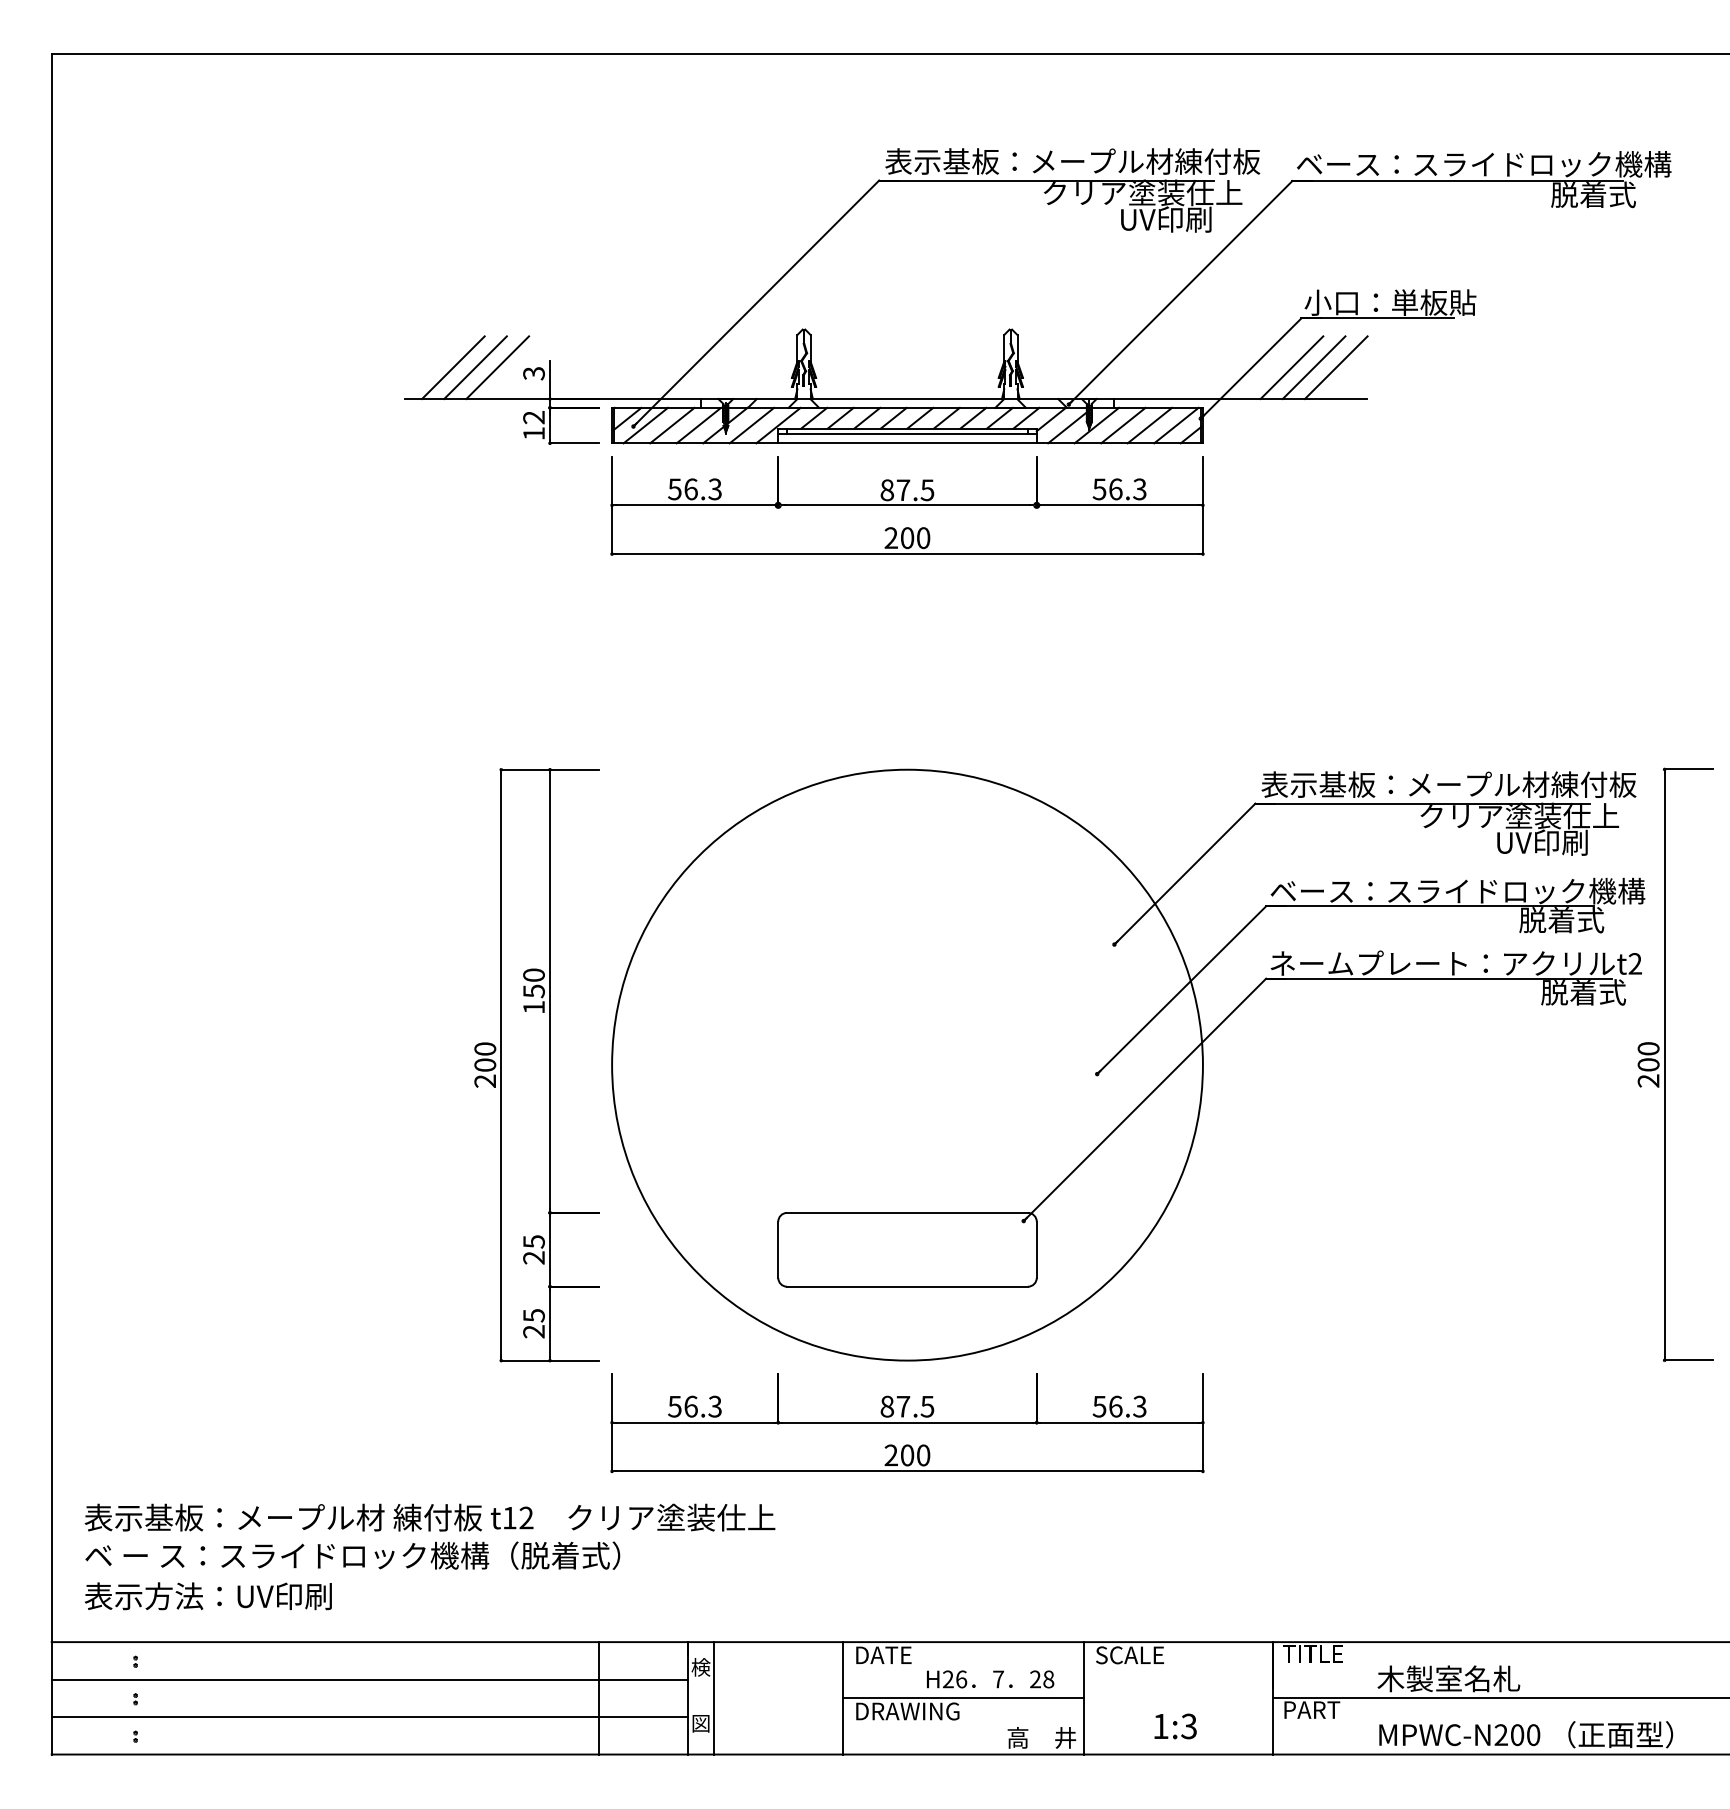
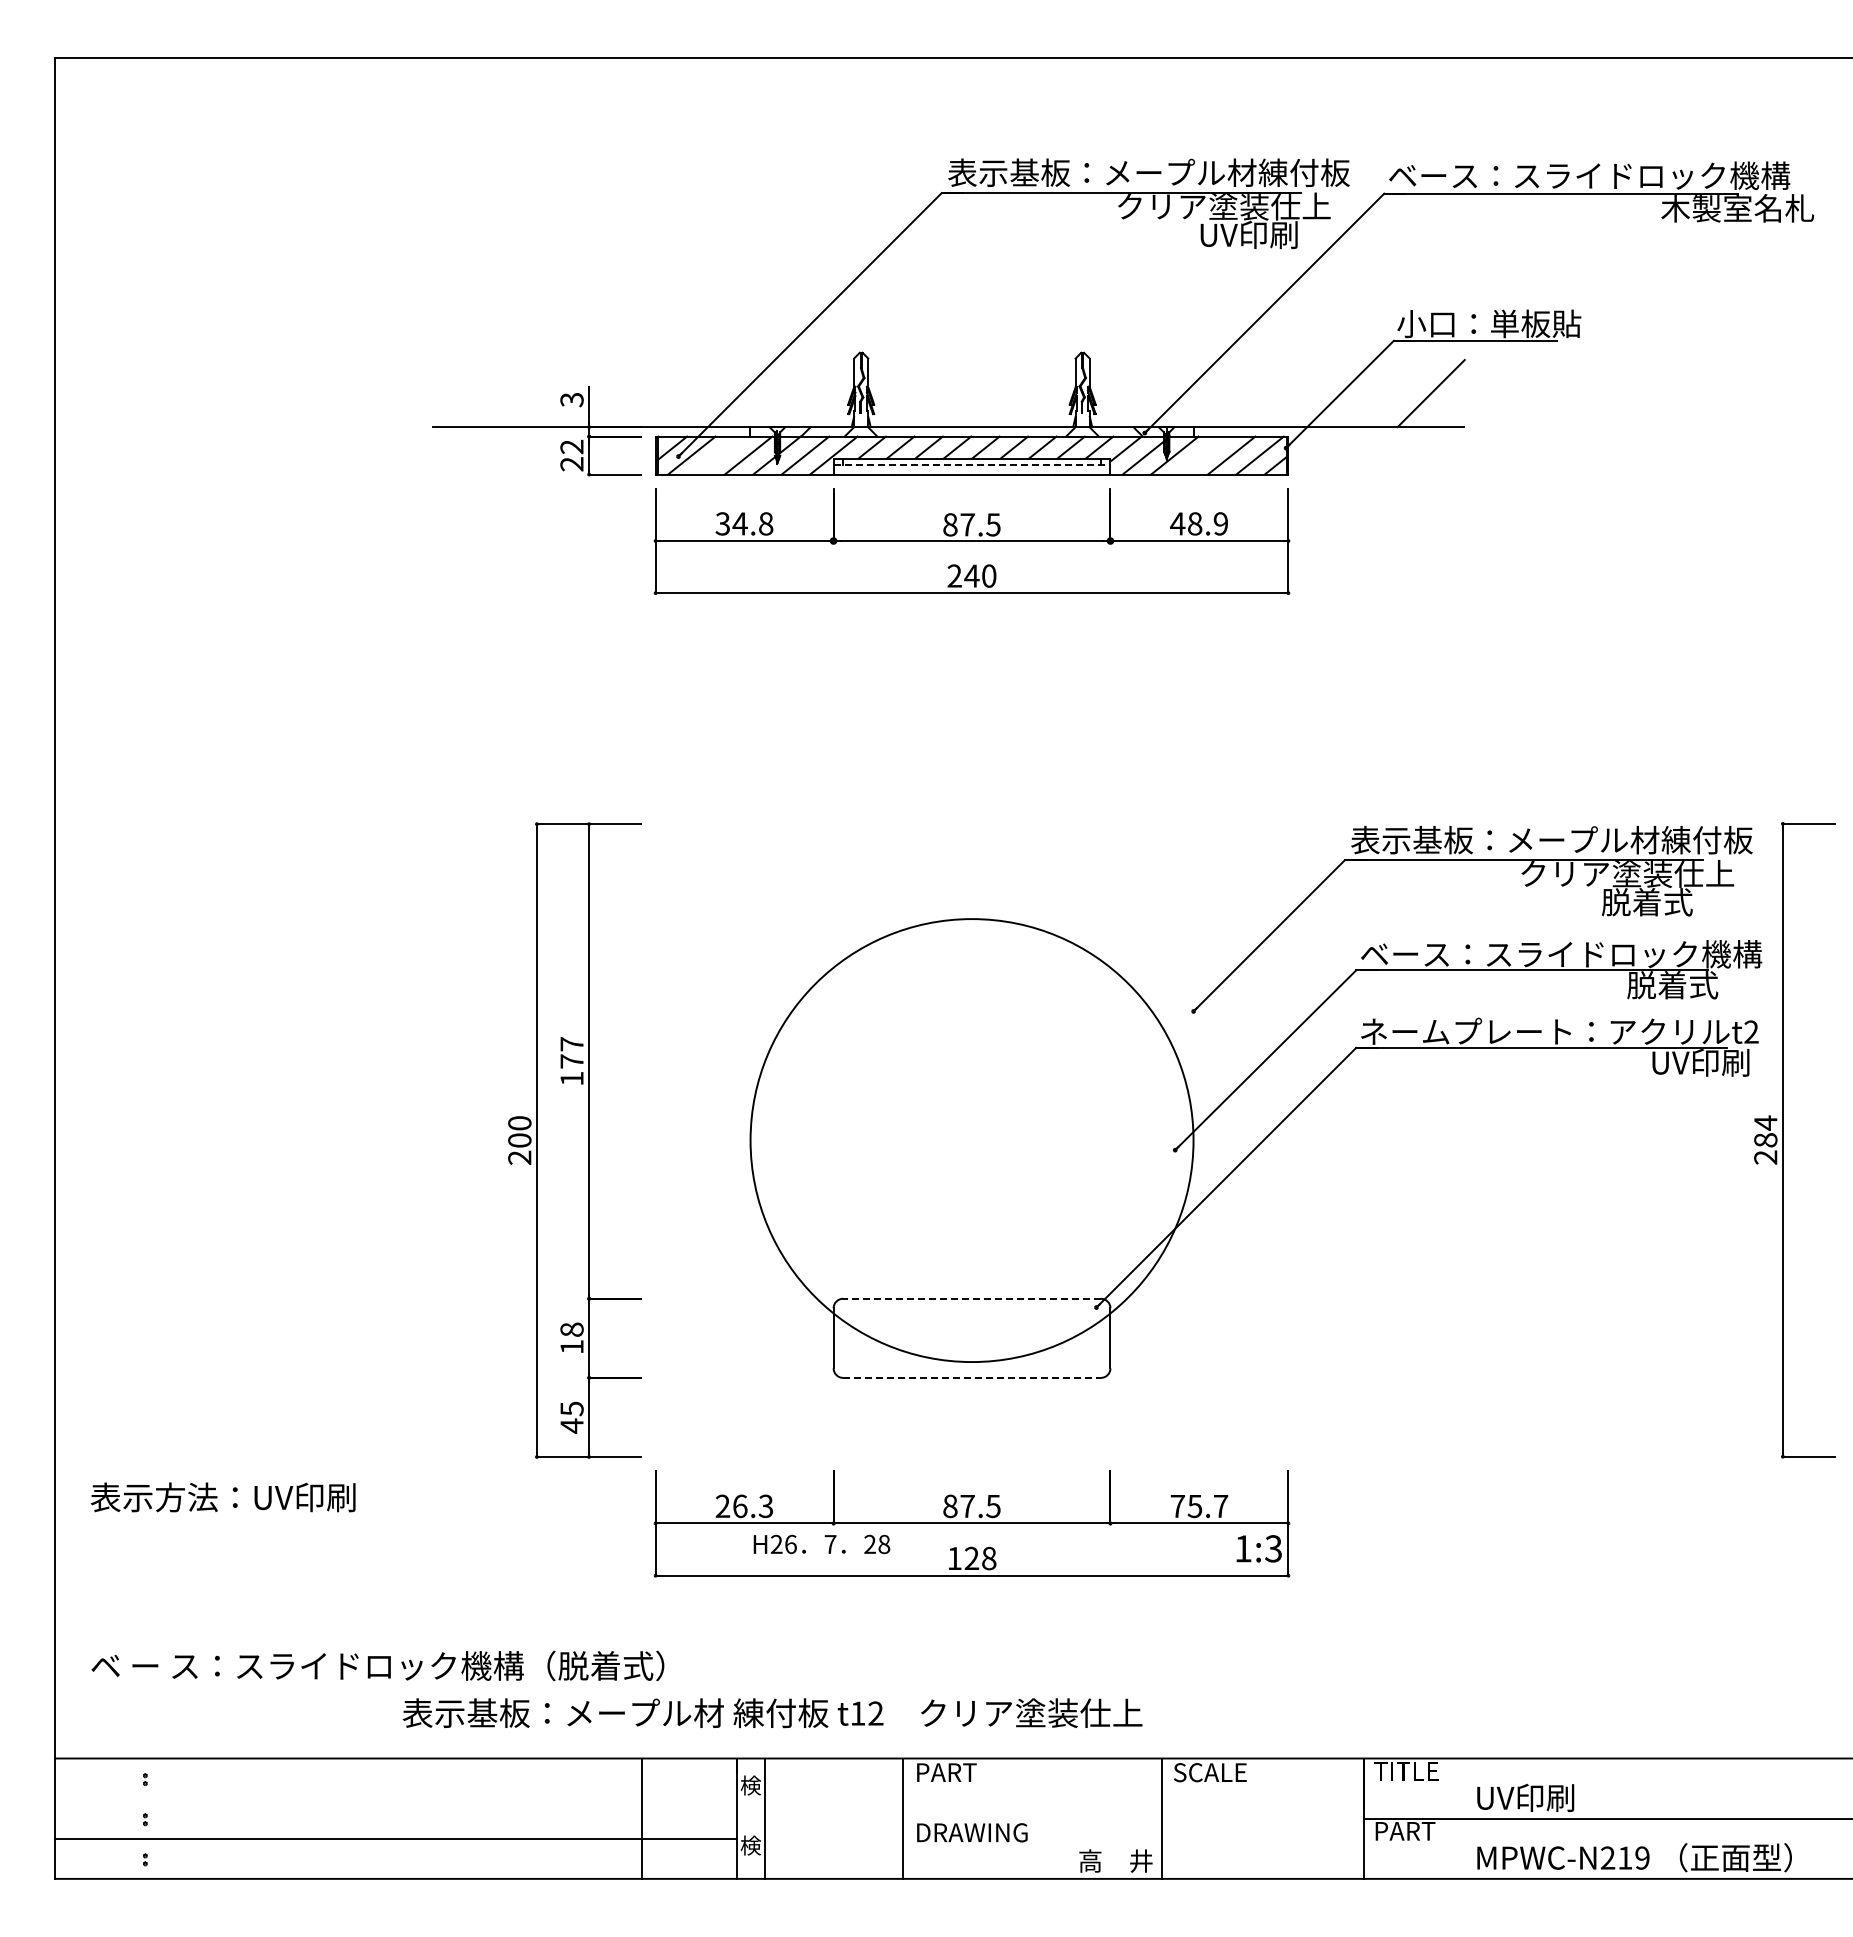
text: (1622, 194) -> (1737, 208), 脱着式 -> 木製室名札
line: (453, 367) -> (485, 393), removed
line: (474, 367) -> (508, 393), removed
line: (497, 367) -> (532, 393), removed
line: (1291, 367) -> (1383, 393), removed
line: (1314, 367) -> (1407, 393), removed
line: (671, 425) -> (719, 455), removed
line: (1122, 425) -> (1202, 455), removed
text: (533, 433) -> (571, 464), 12 -> 22
line: (907, 434) -> (972, 465), solid -> dashed
text: (695, 489) -> (744, 523), 56.3 -> 34.8
text: (1118, 489) -> (1198, 523), 56.3 -> 48.9
text: (907, 537) -> (971, 575), 200 -> 240
text: (1540, 842) -> (1650, 902), UV印刷 -> 脱着式
text: (533, 982) -> (571, 1052), 150 -> 177
text: (1586, 992) -> (1699, 1062), 脱着式 -> UV印刷
text: (1648, 1056) -> (1765, 1131), 200 -> 284
circle: (907, 1065) -> (971, 1140), size x0.7
line: (907, 1212) -> (972, 1298), solid -> dashed
text: (533, 1249) -> (571, 1338), 25 -> 18
line: (907, 1286) -> (972, 1377), solid -> dashed
text: (533, 1331) -> (571, 1425), 25 -> 45
text: (674, 1406) -> (722, 1506), 56.3 -> 26.3
text: (1119, 1406) -> (1199, 1506), 56.3 -> 75.7
text: (907, 1455) -> (971, 1558), 200 -> 128
text: (429, 1517) -> (772, 1713), moved
text: (207, 1596) -> (222, 1497), moved
text: (884, 1655) -> (947, 1772), DATE -> PART
text: (1448, 1678) -> (1551, 1797), 木製室名札 -> UV印刷
line: (369, 1679) -> (395, 1798), removed
text: (990, 1679) -> (821, 1544), moved
line: (963, 1698) -> (1031, 1818), removed
text: (700, 1723) -> (750, 1845), 図 -> 検
text: (1174, 1726) -> (1258, 1548), moved
text: (1525, 1734) -> (1633, 1857), MPWC-N200 -> MPWC-N219

